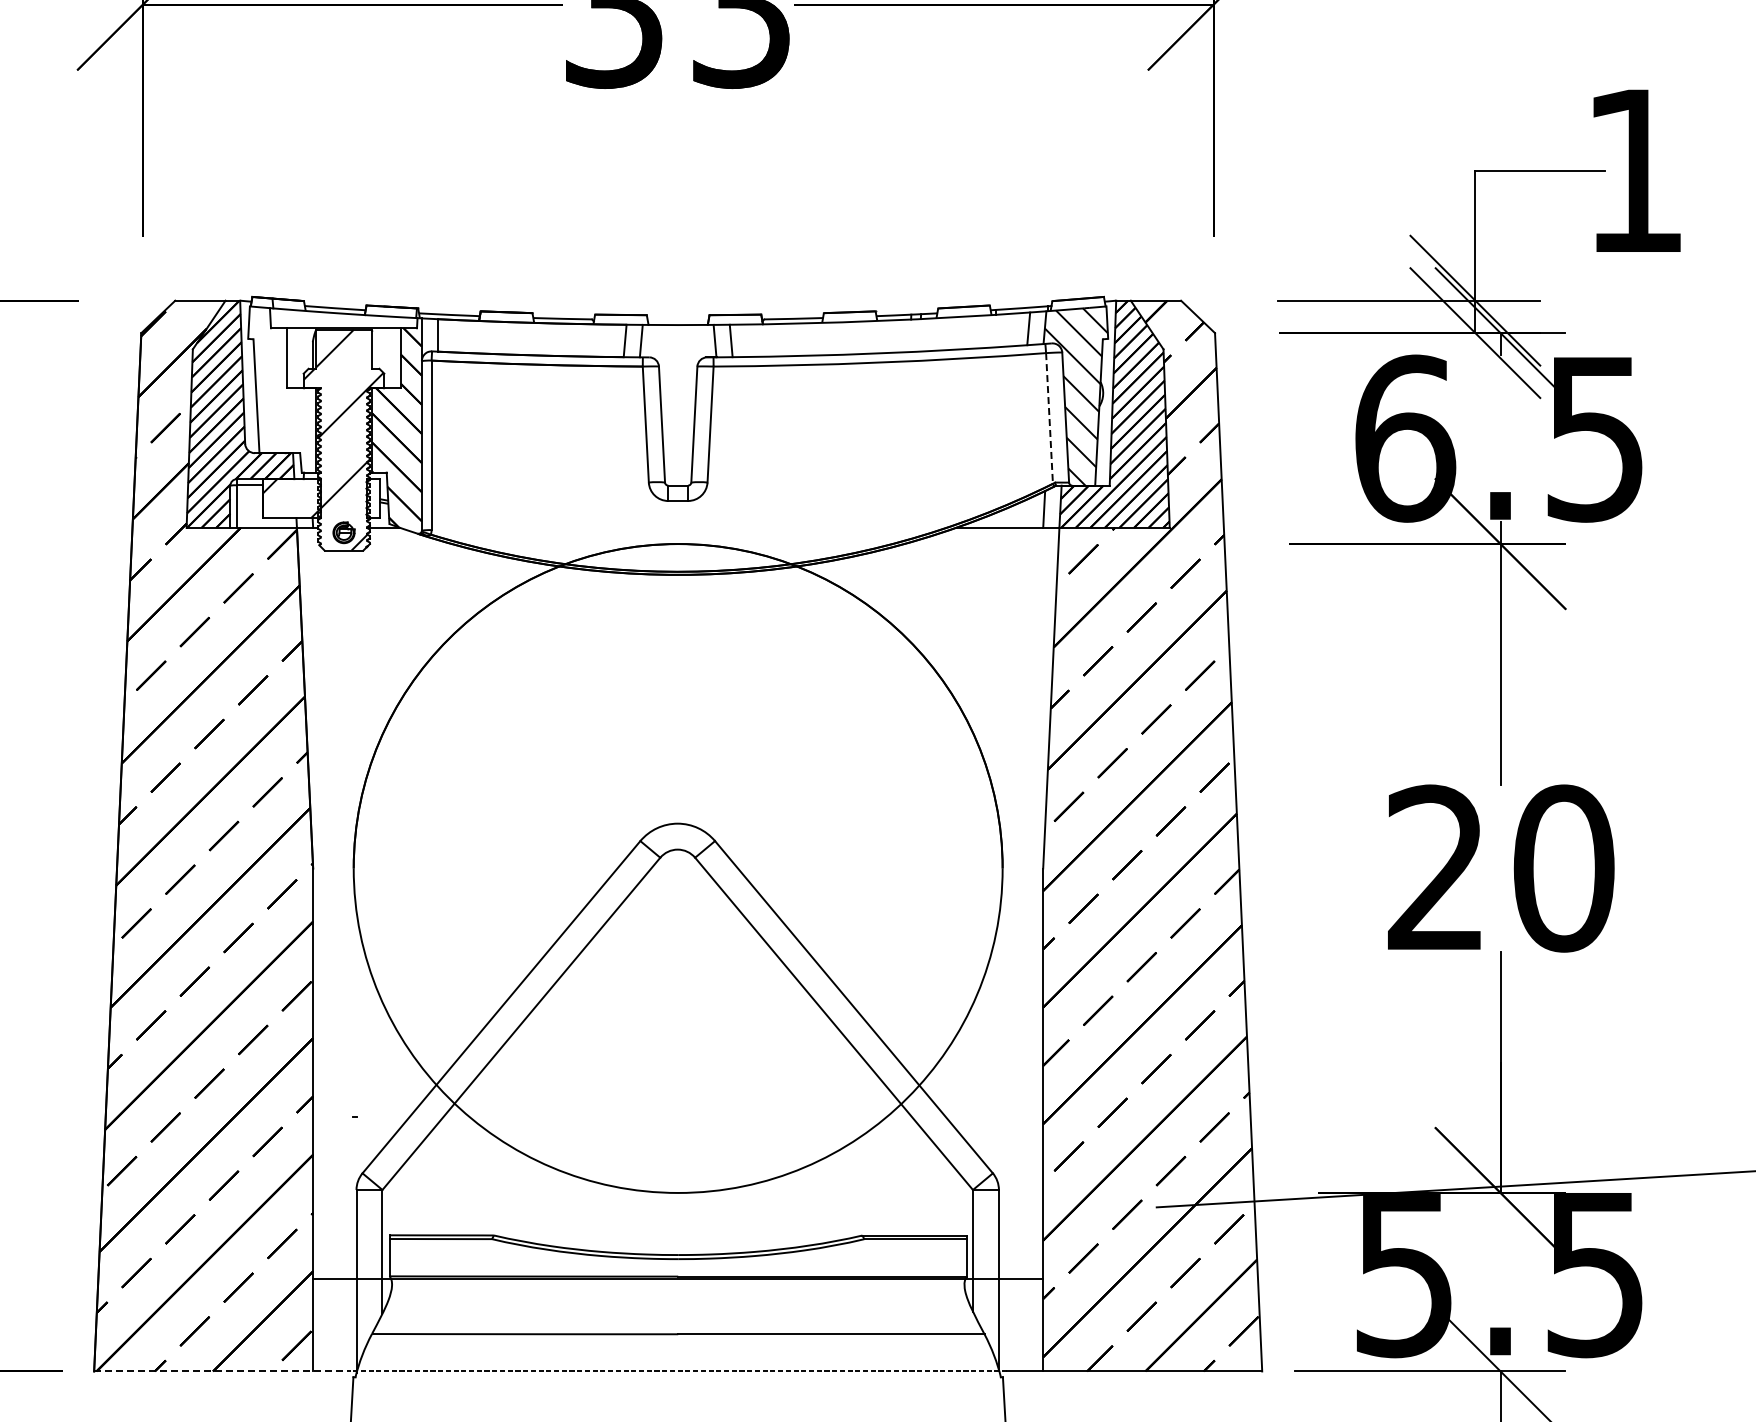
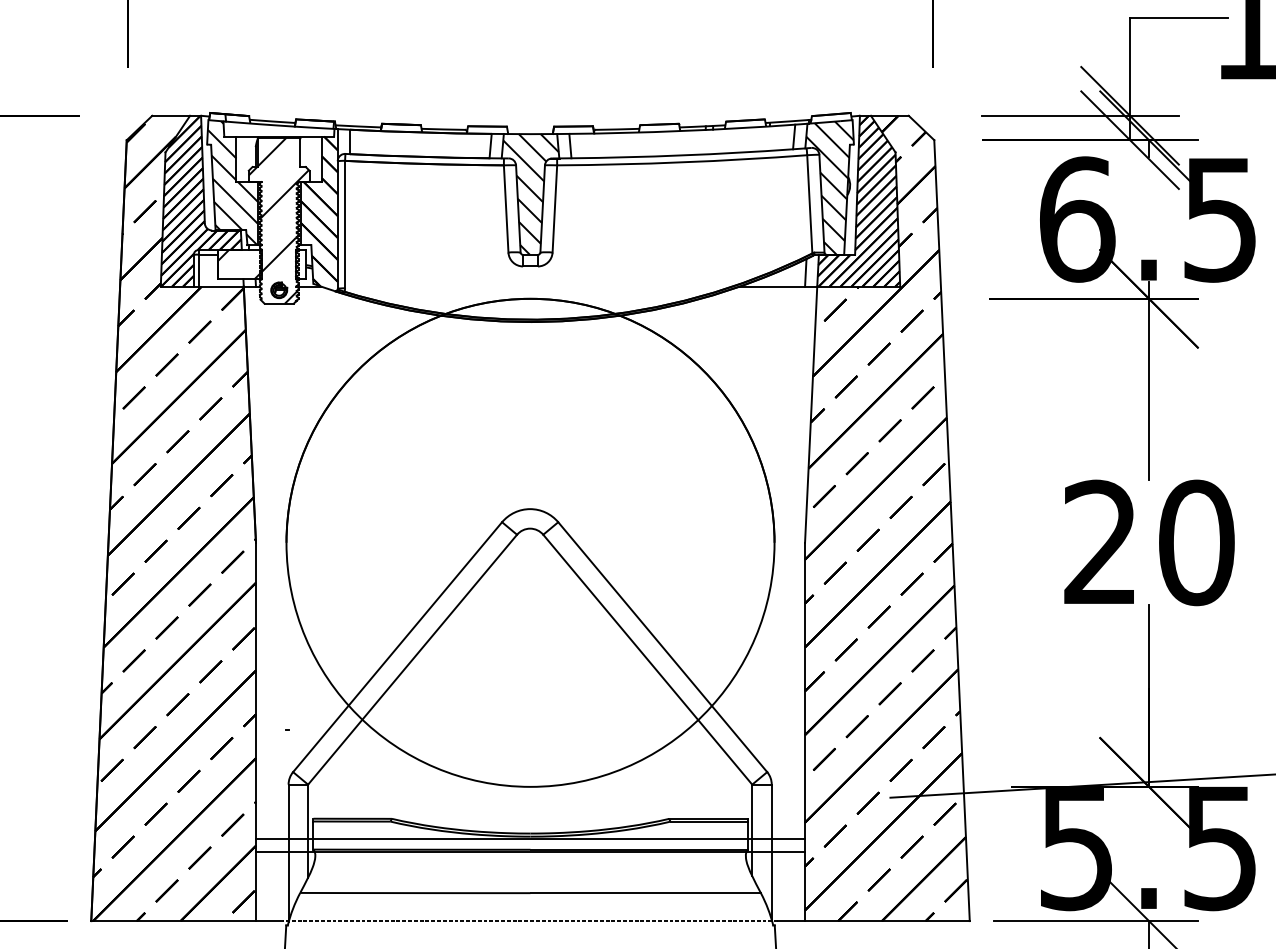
hatch: (282, 389) -> (232, 182), added
hatch: (678, 405) -> (530, 194), added
line: (1049, 418) -> (809, 204), dashed -> solid
line: (678, 1262) -> (530, 839), added
line: (222, 1371) -> (187, 921), dashed -> solid

